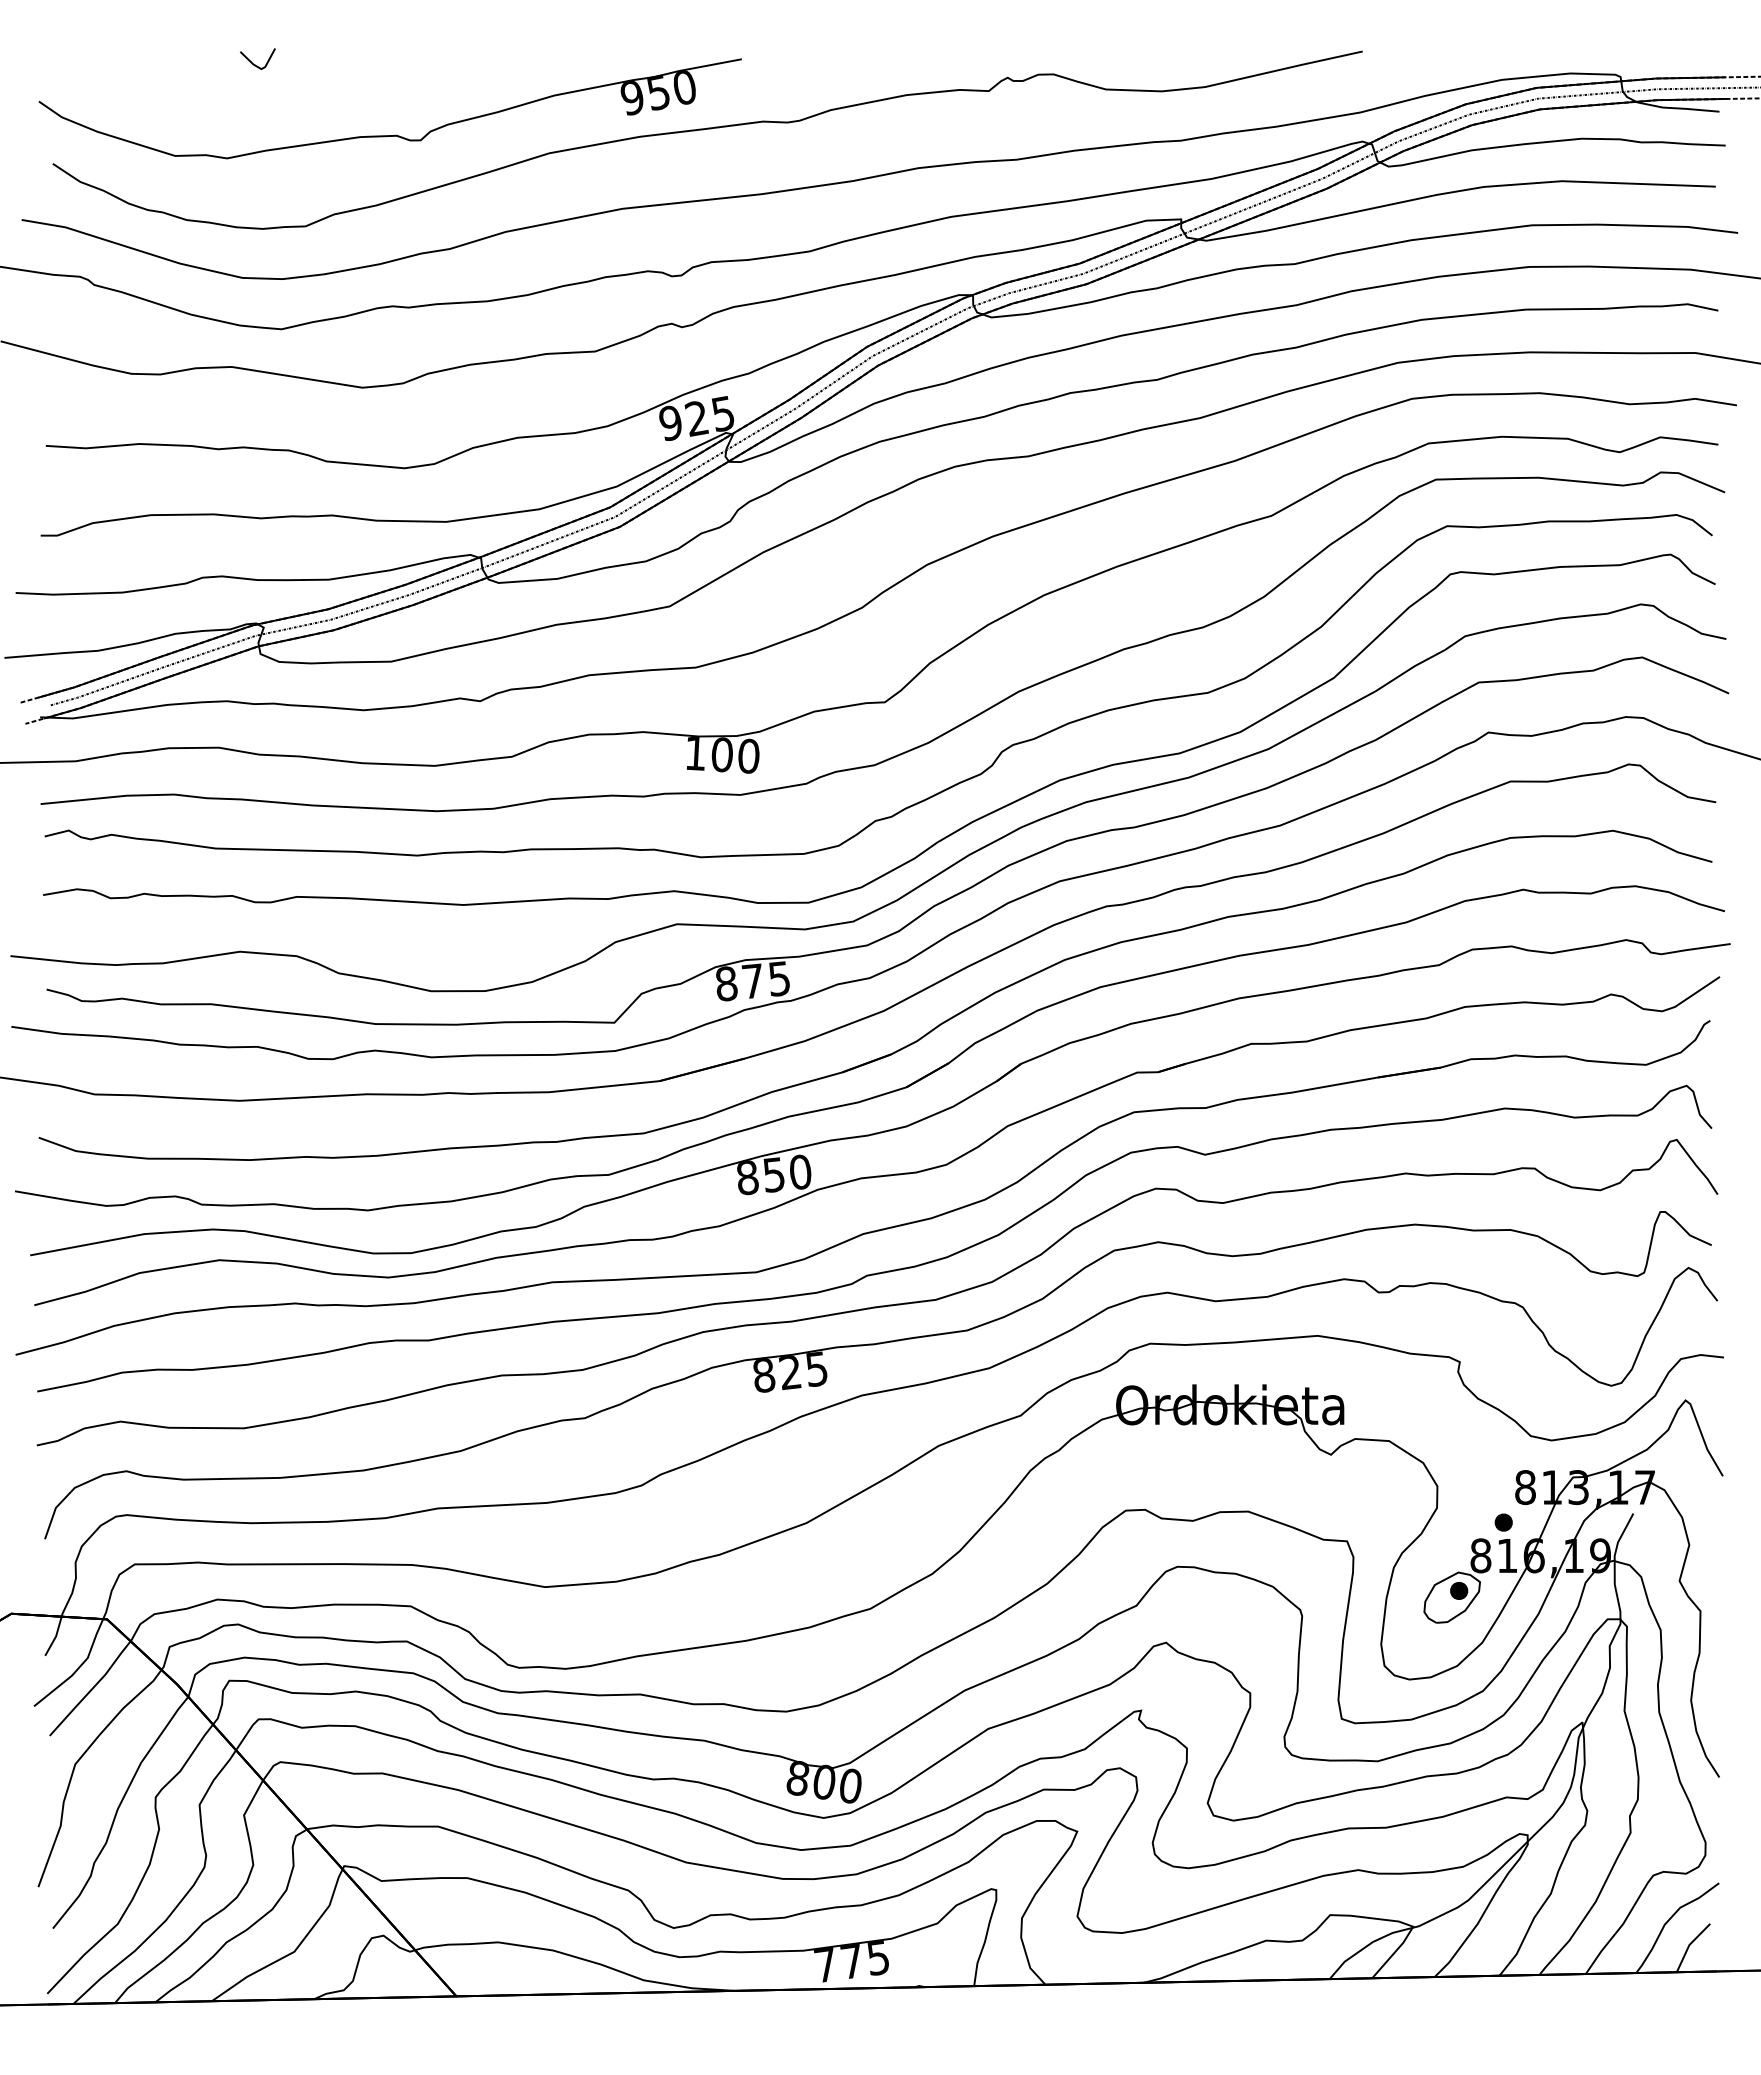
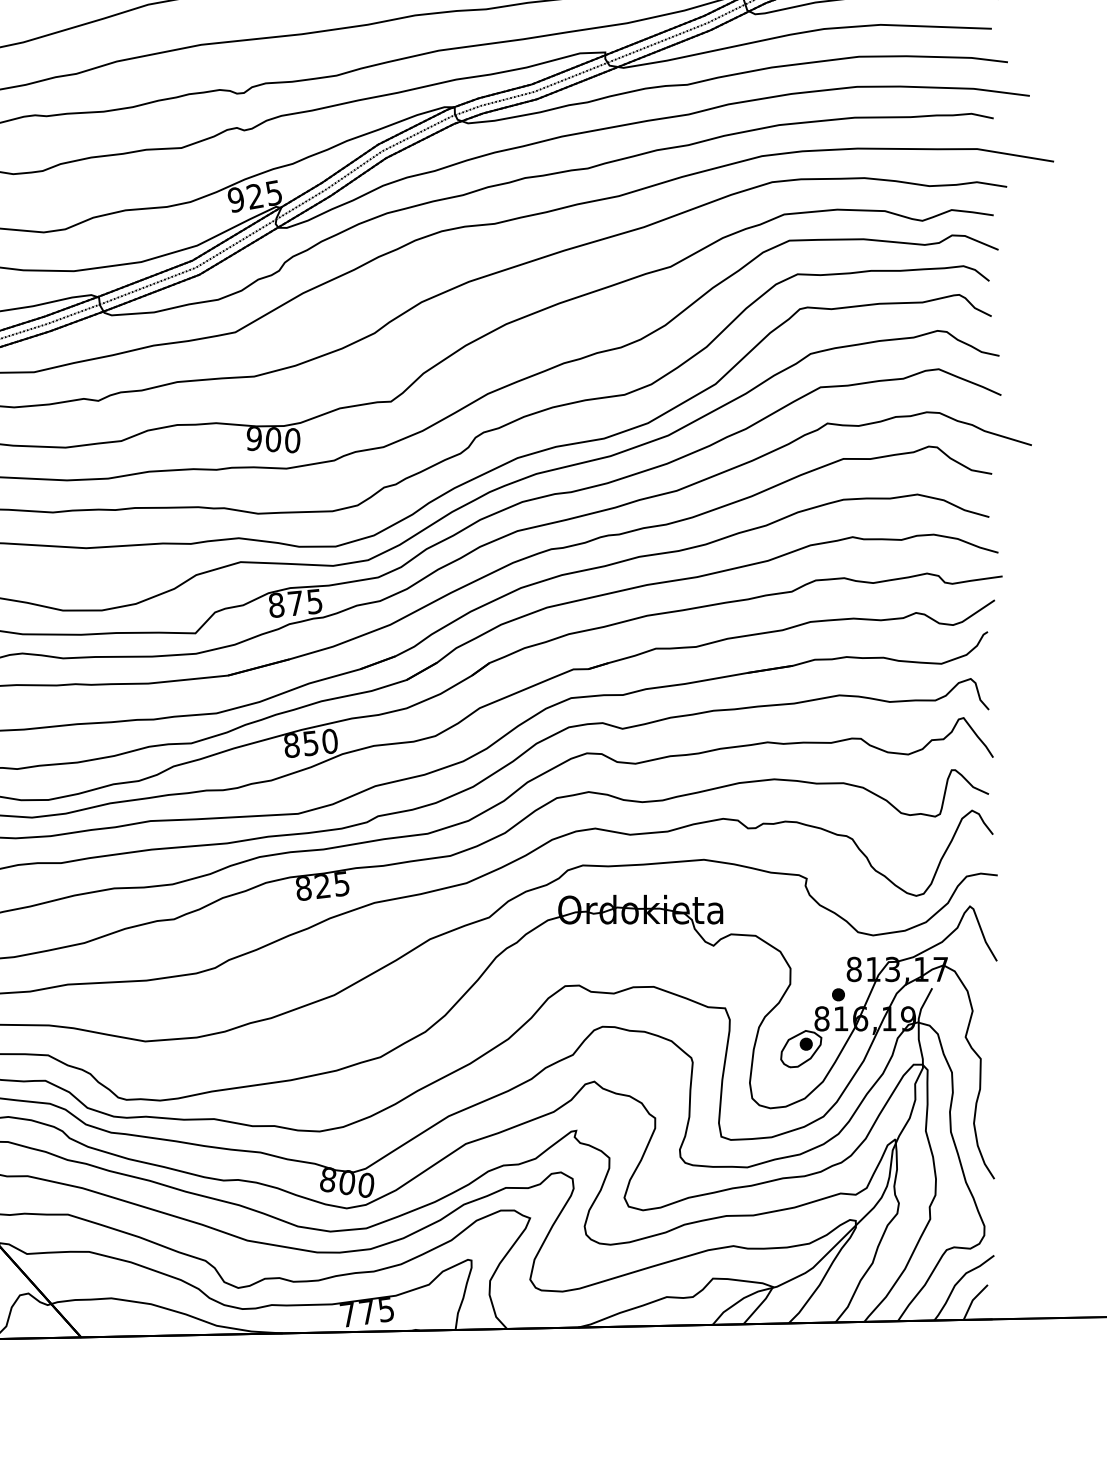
text: (695, 753) -> (254, 438), 100 -> 900

